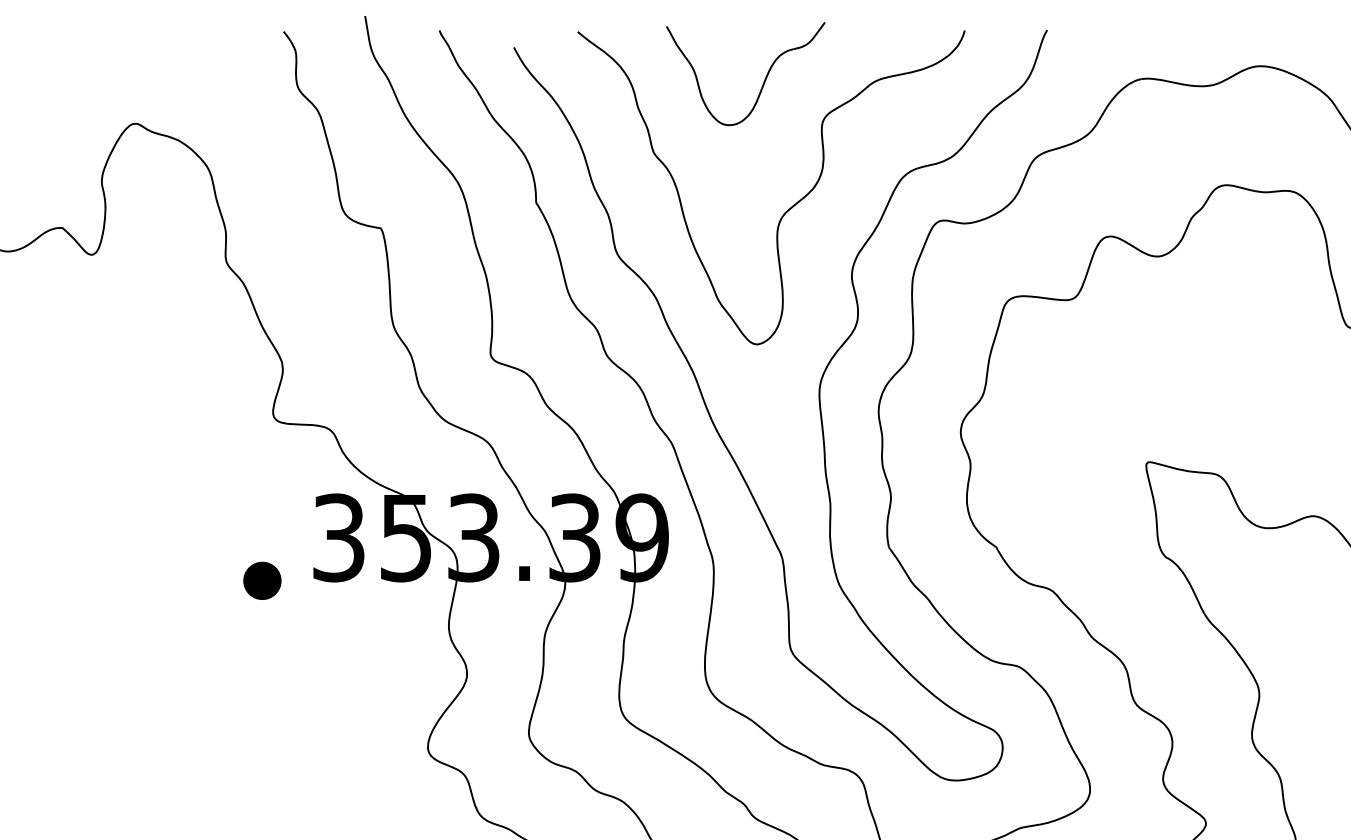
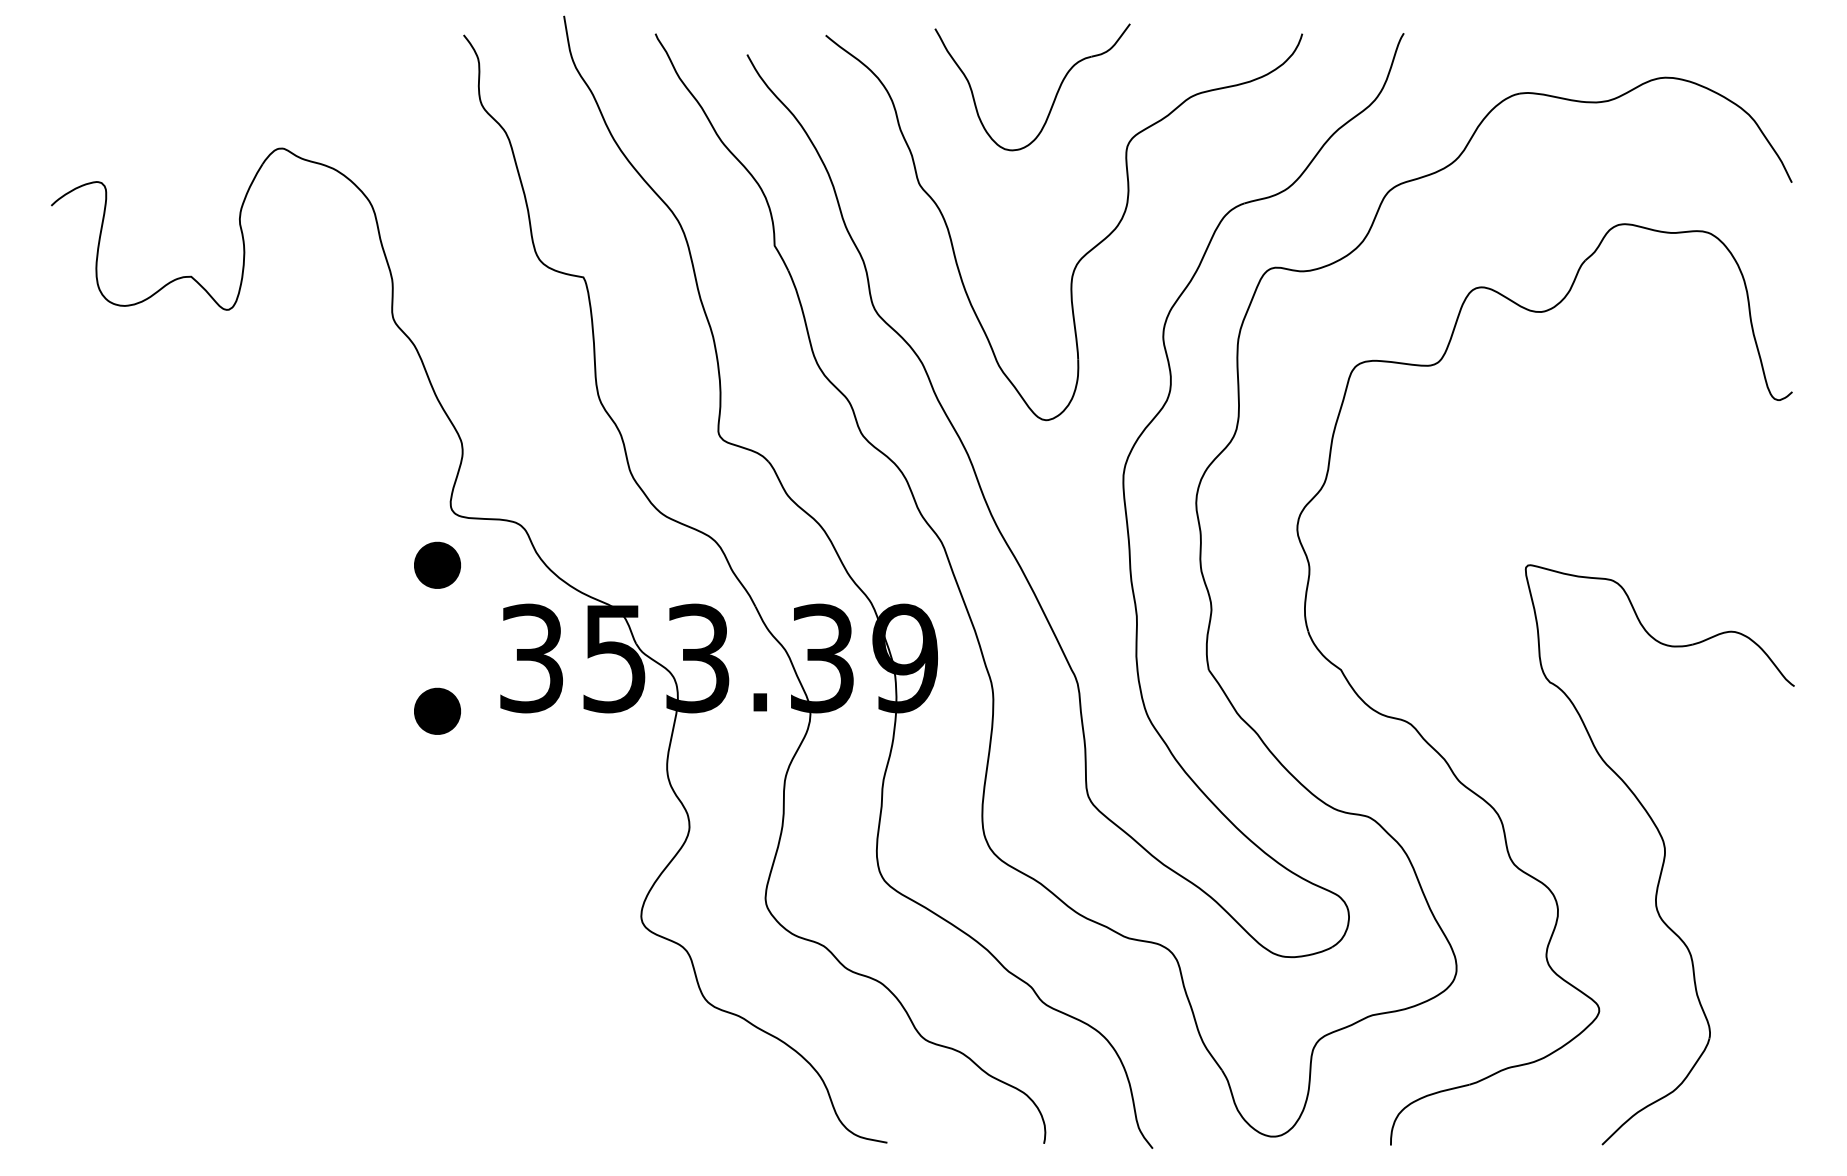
part: (262, 461) -> (437, 564), added

